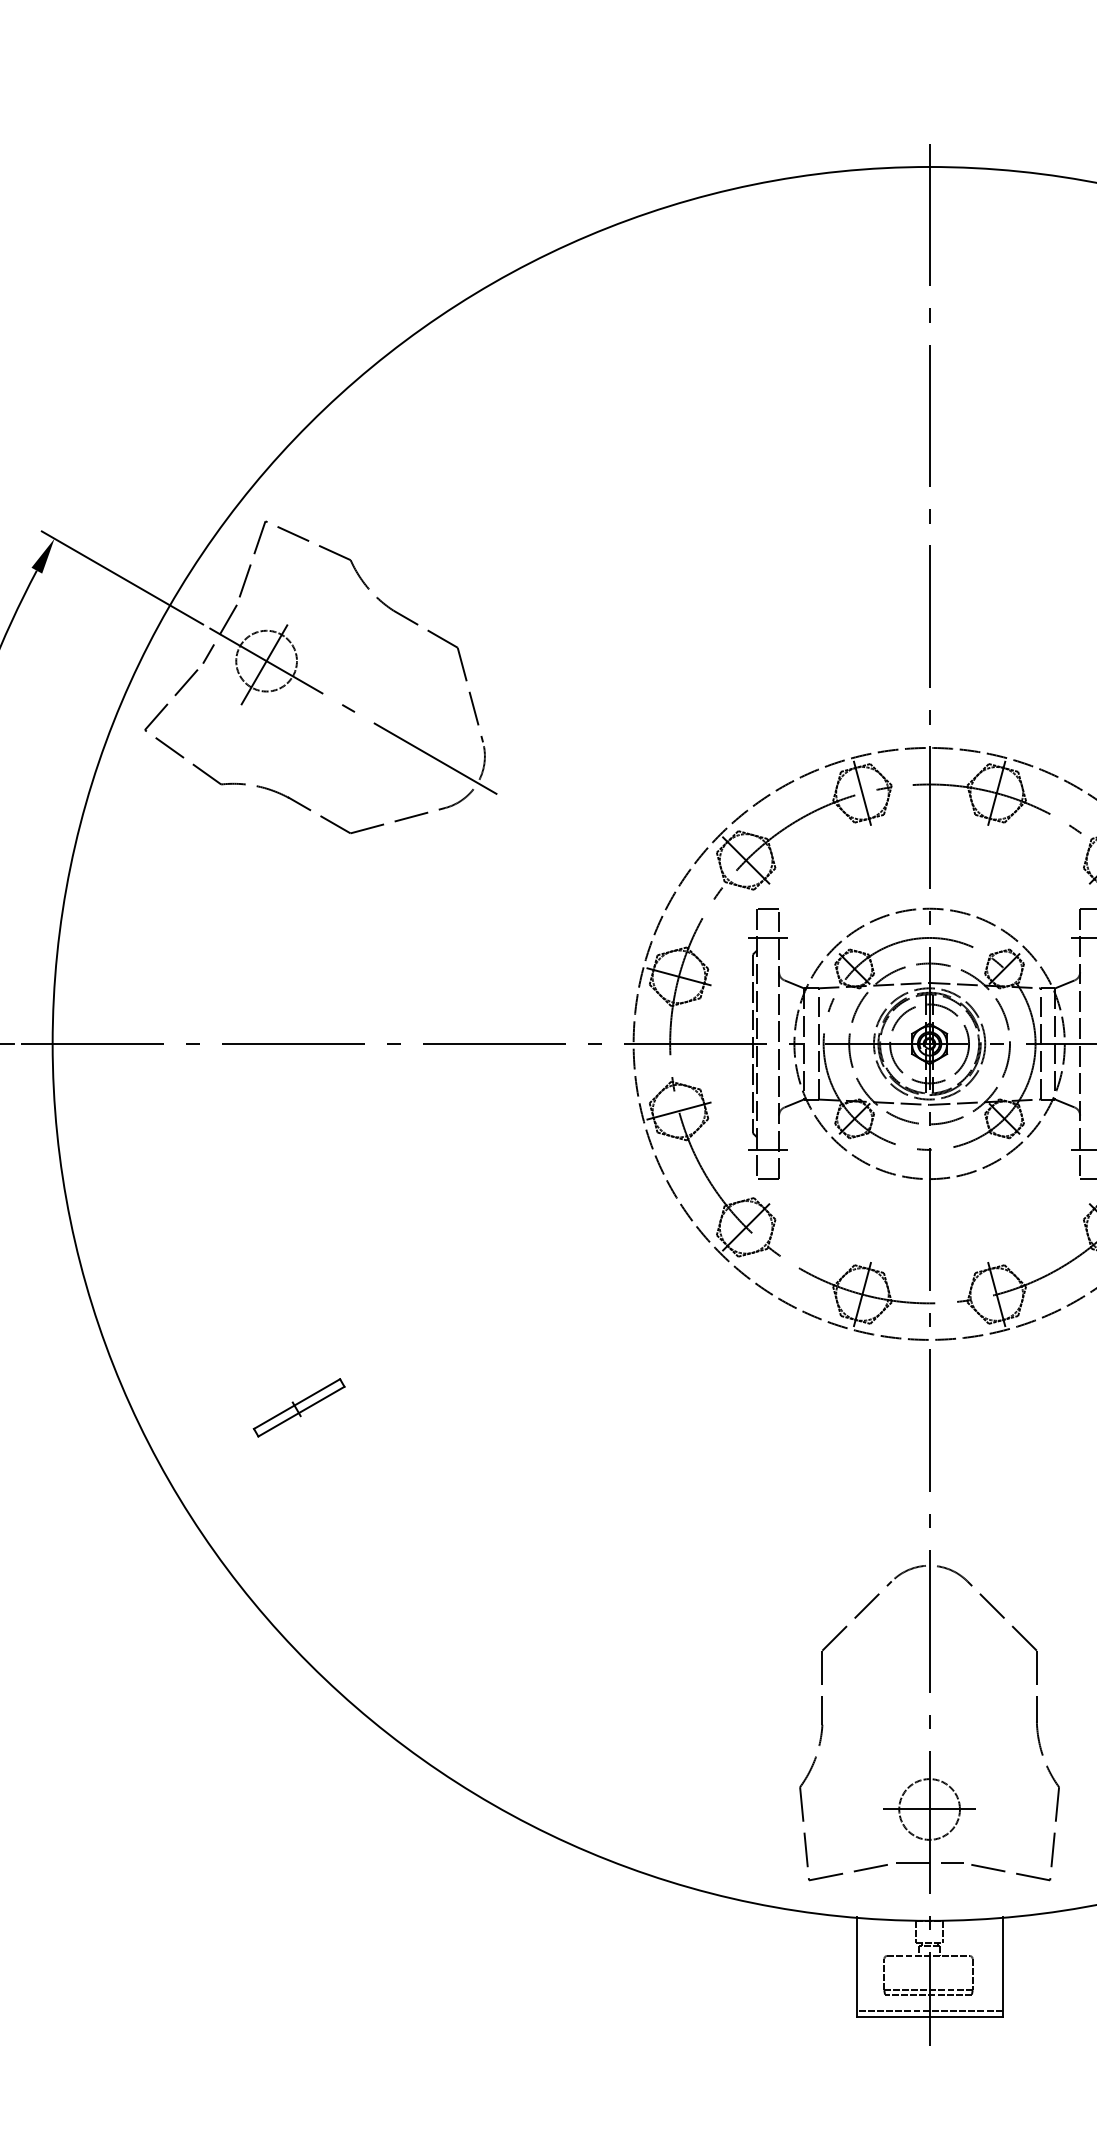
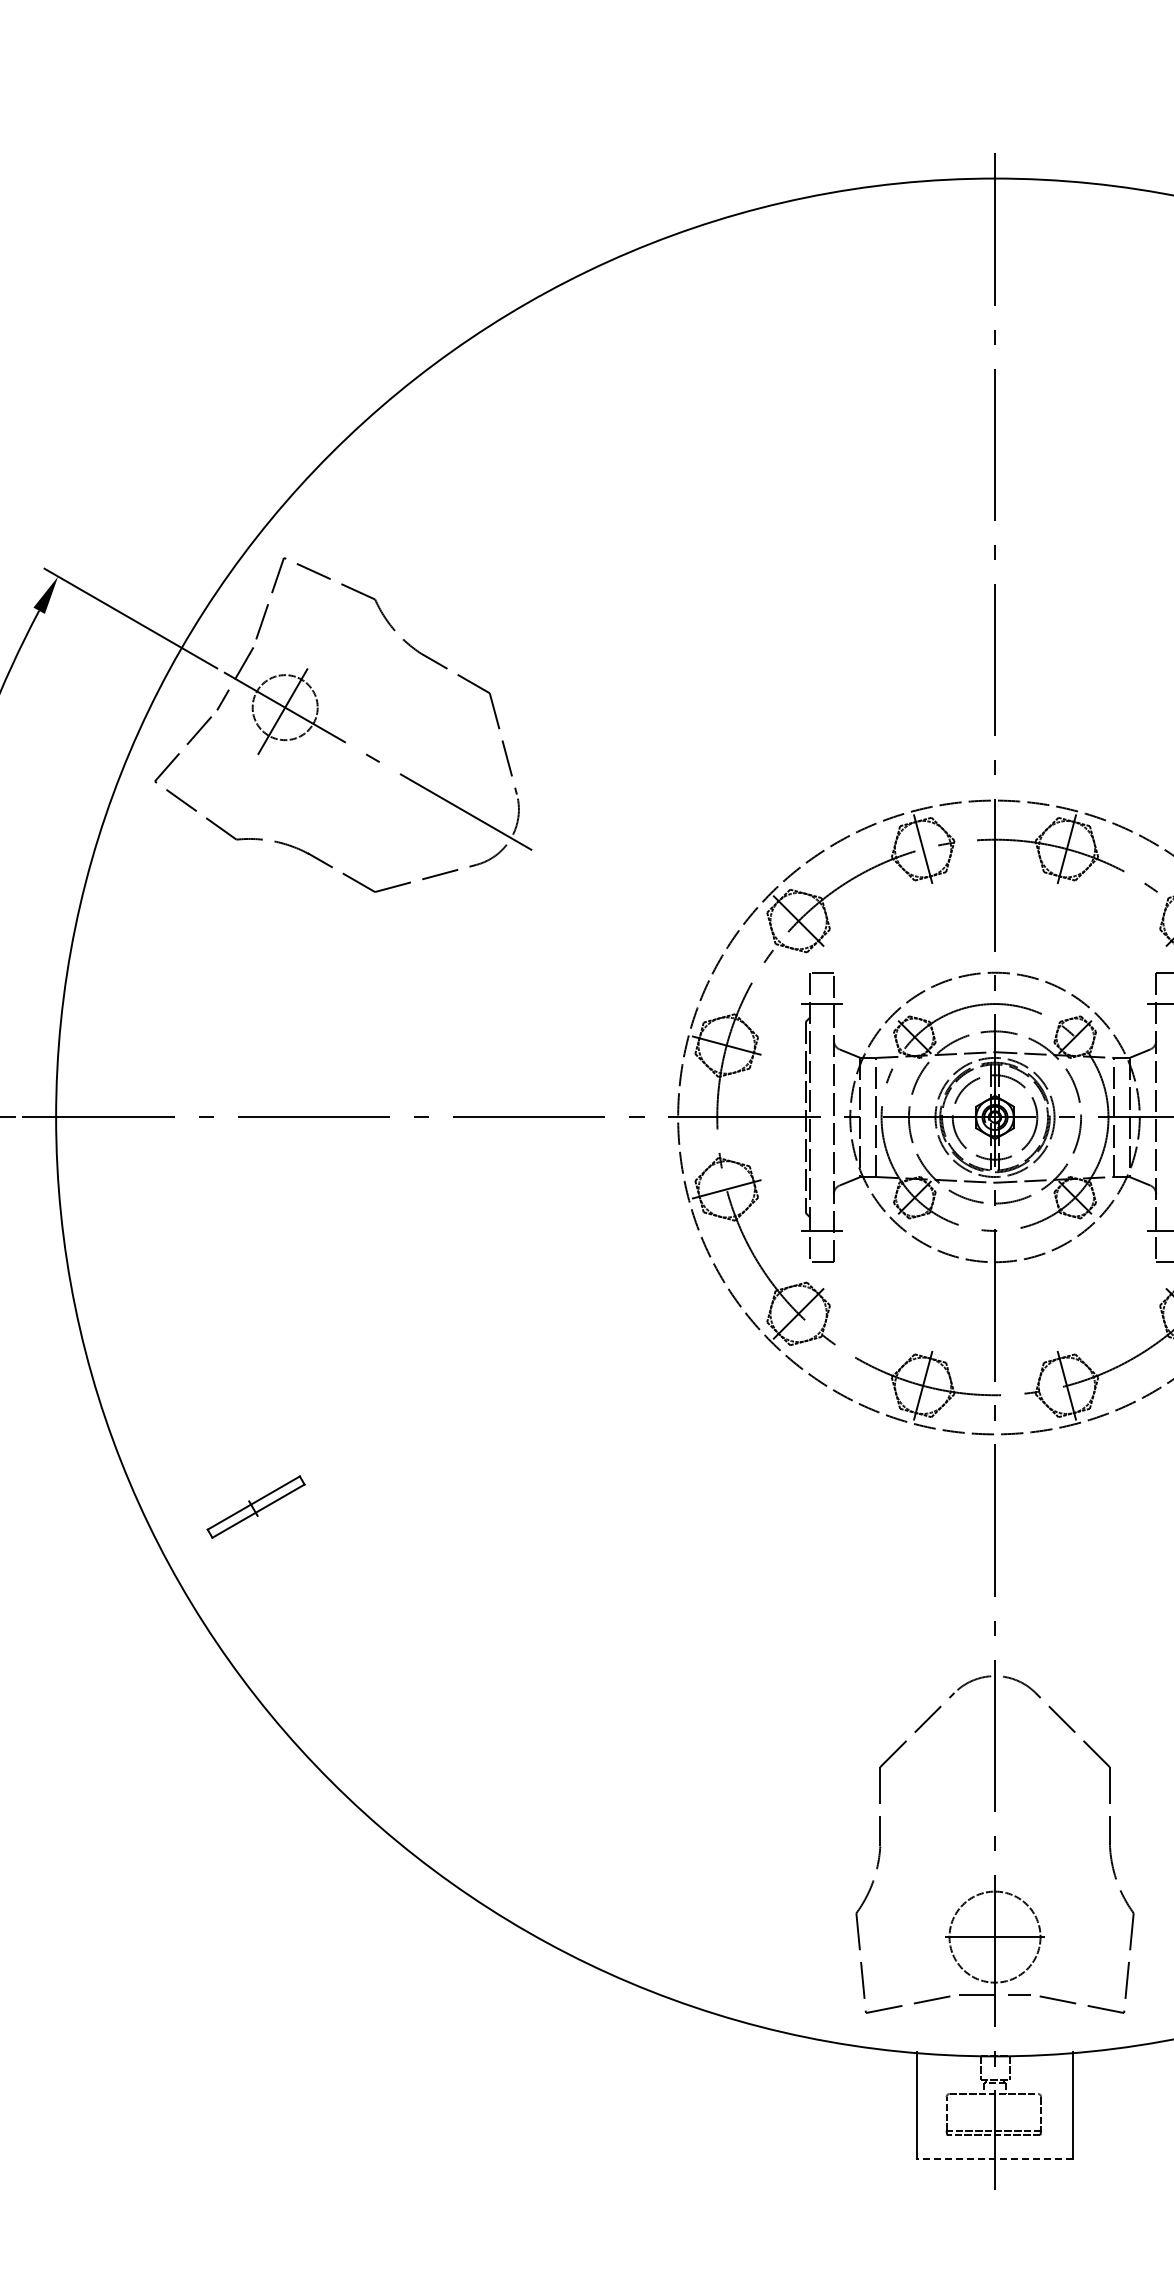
part: (298, 1407) -> (255, 1506), moved
circle: (929, 1808) -> (994, 1936), size x1.4
line: (929, 2010) -> (994, 2152), removed
line: (929, 2017) -> (994, 2159), solid -> dashed

